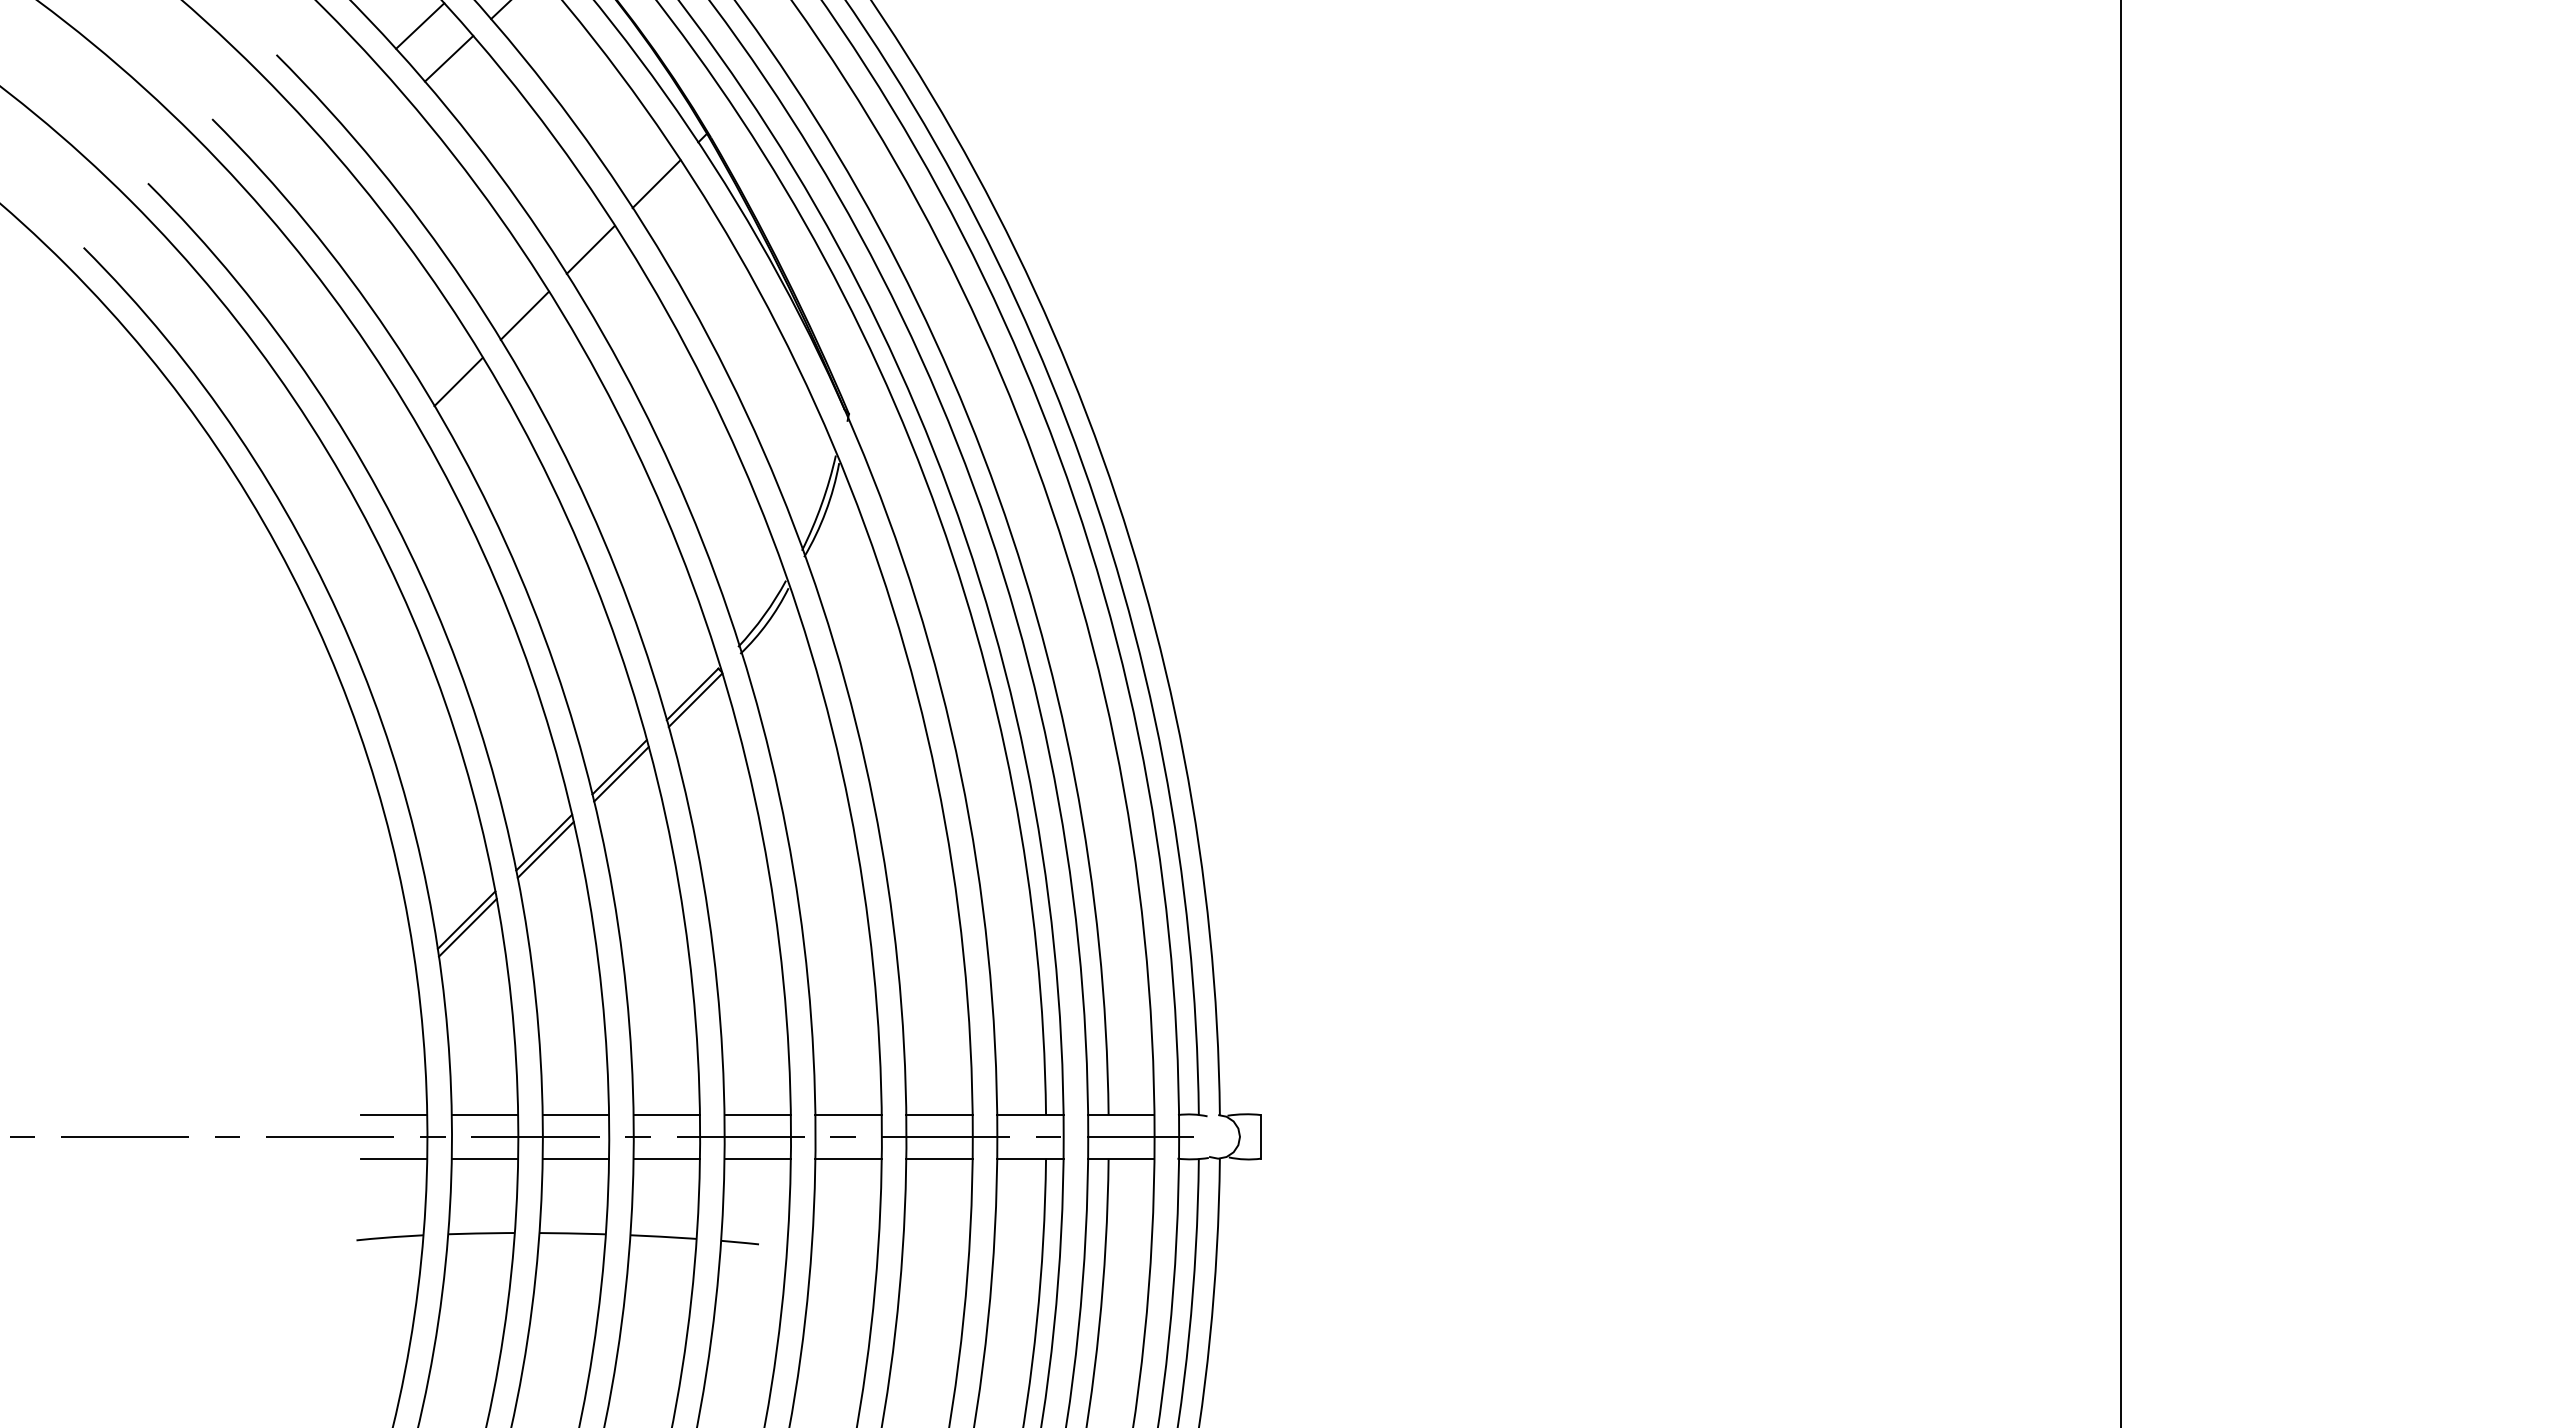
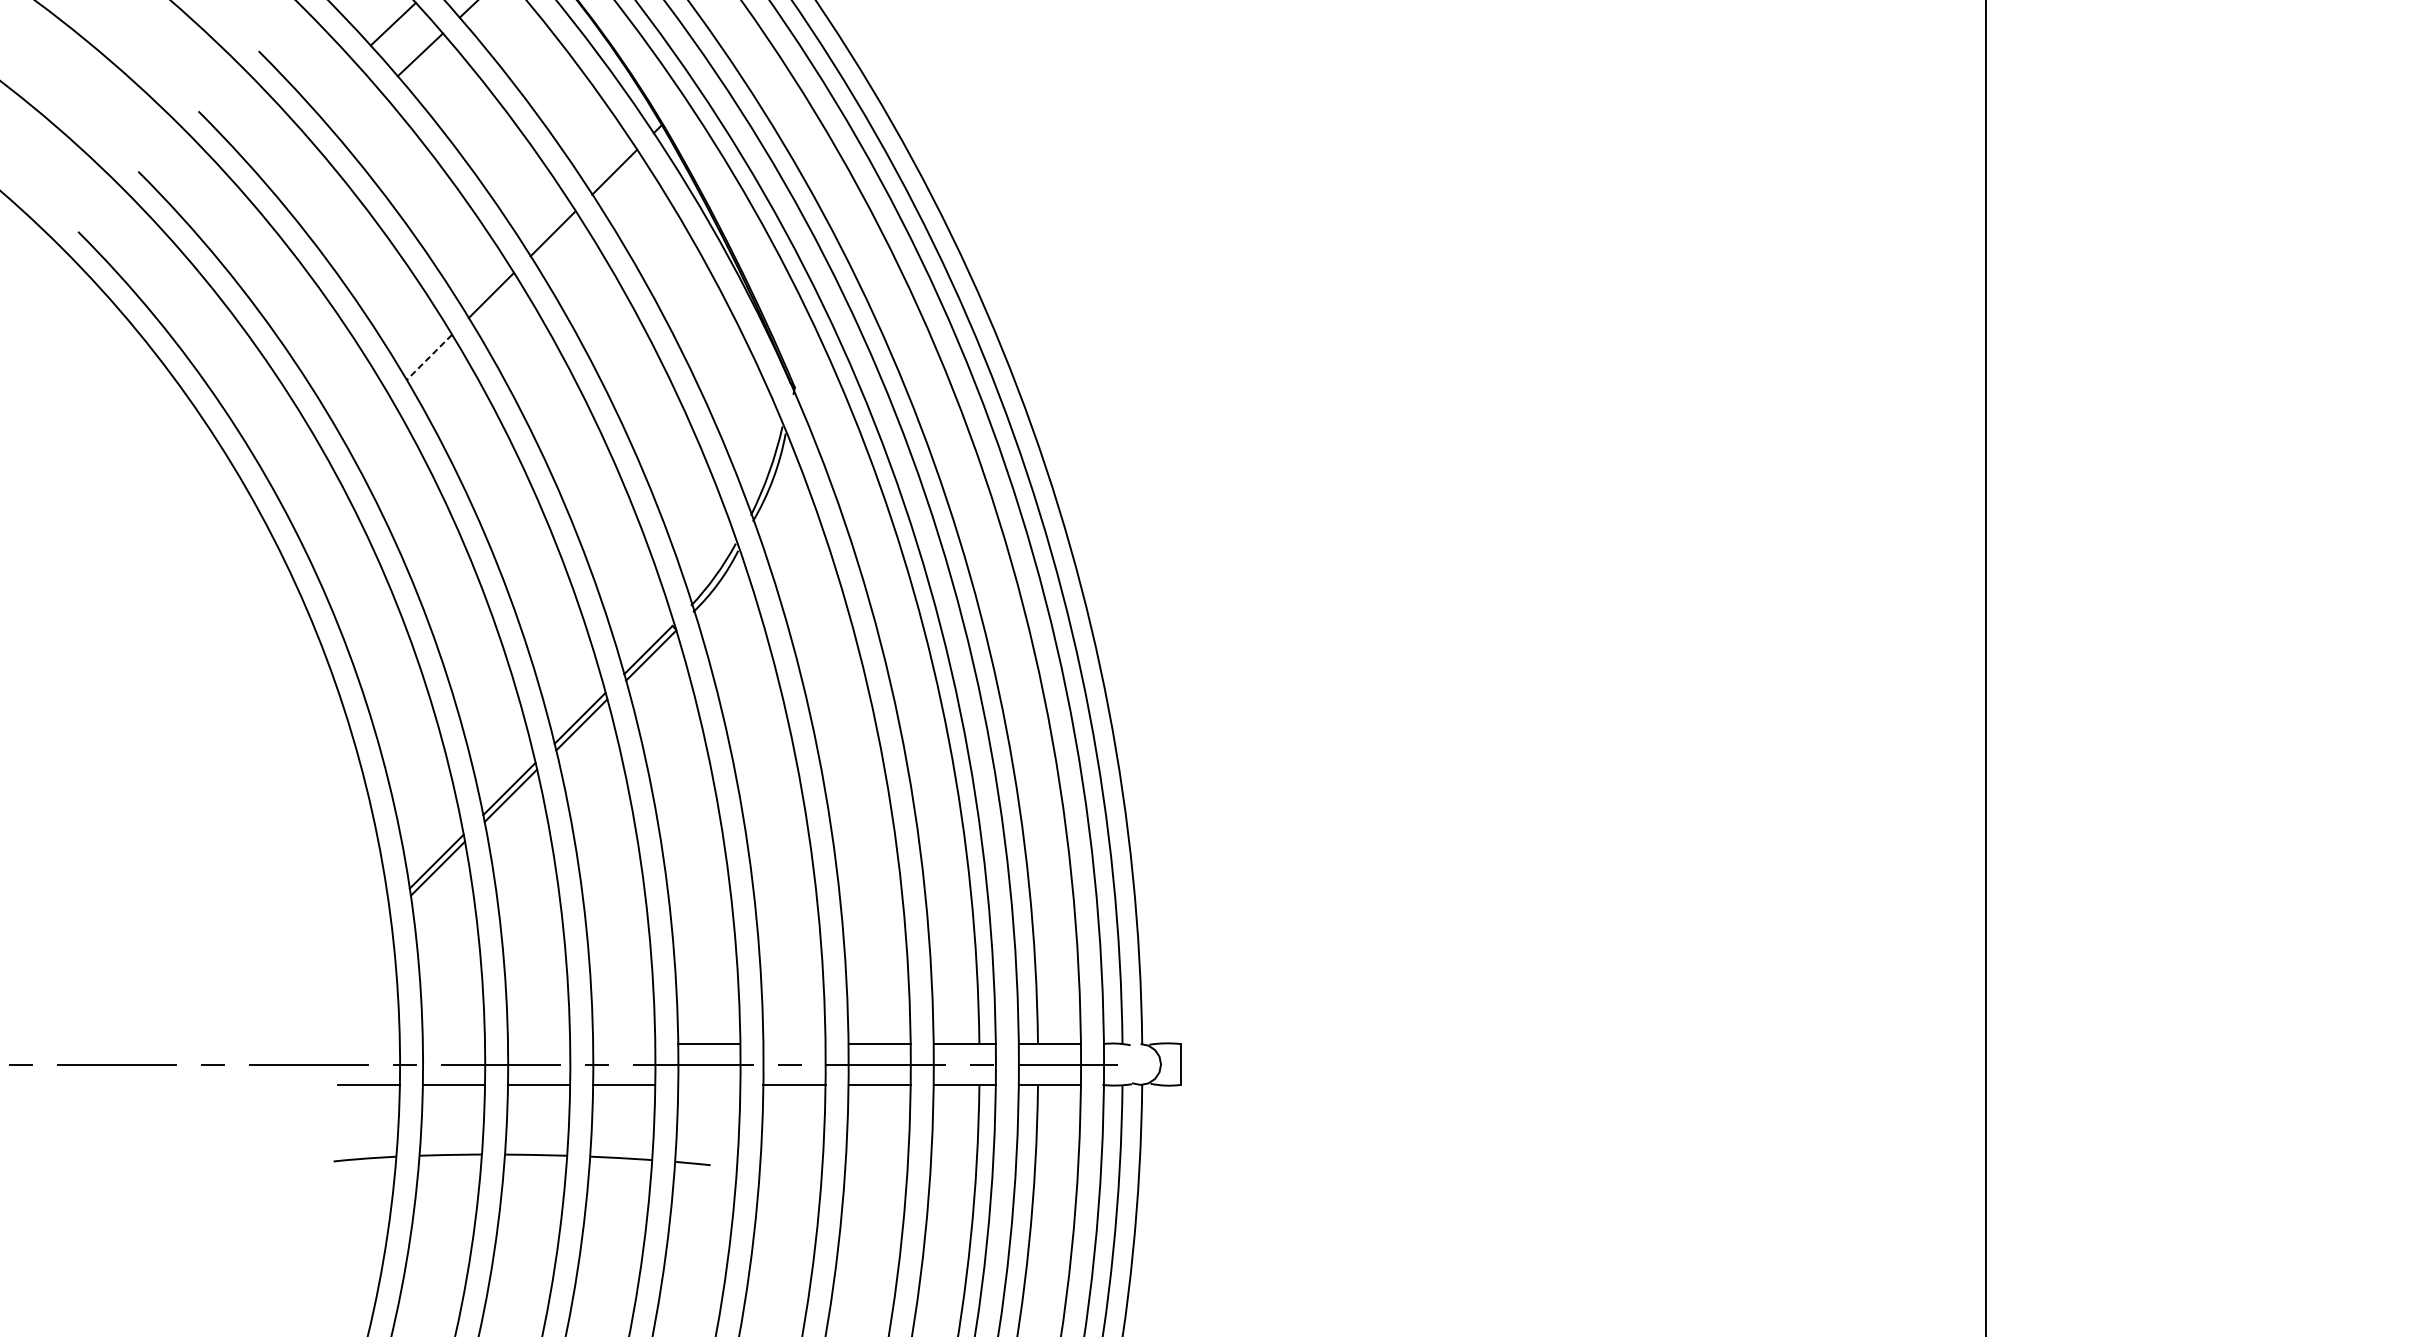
line: (458, 382) -> (429, 358), solid -> dashed
line: (393, 1115) -> (368, 1044), removed
line: (484, 1115) -> (453, 1044), removed
line: (575, 1115) -> (538, 1044), removed
line: (666, 1115) -> (623, 1044), removed
line: (848, 1115) -> (794, 1044), removed
line: (757, 1158) -> (709, 1084), removed

